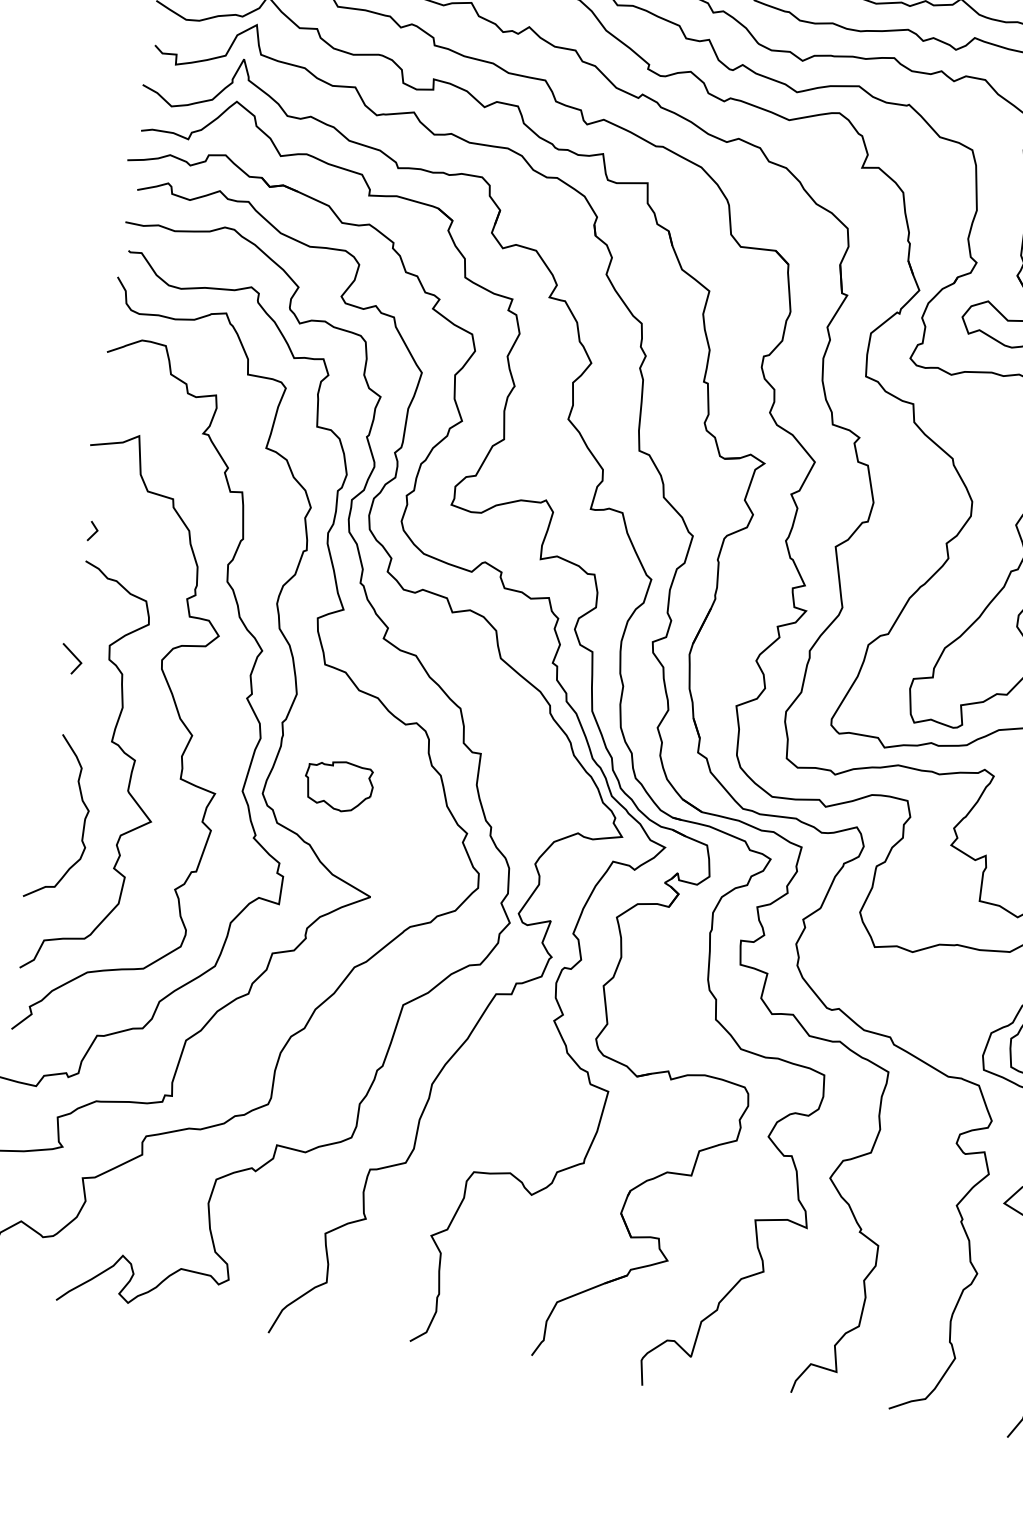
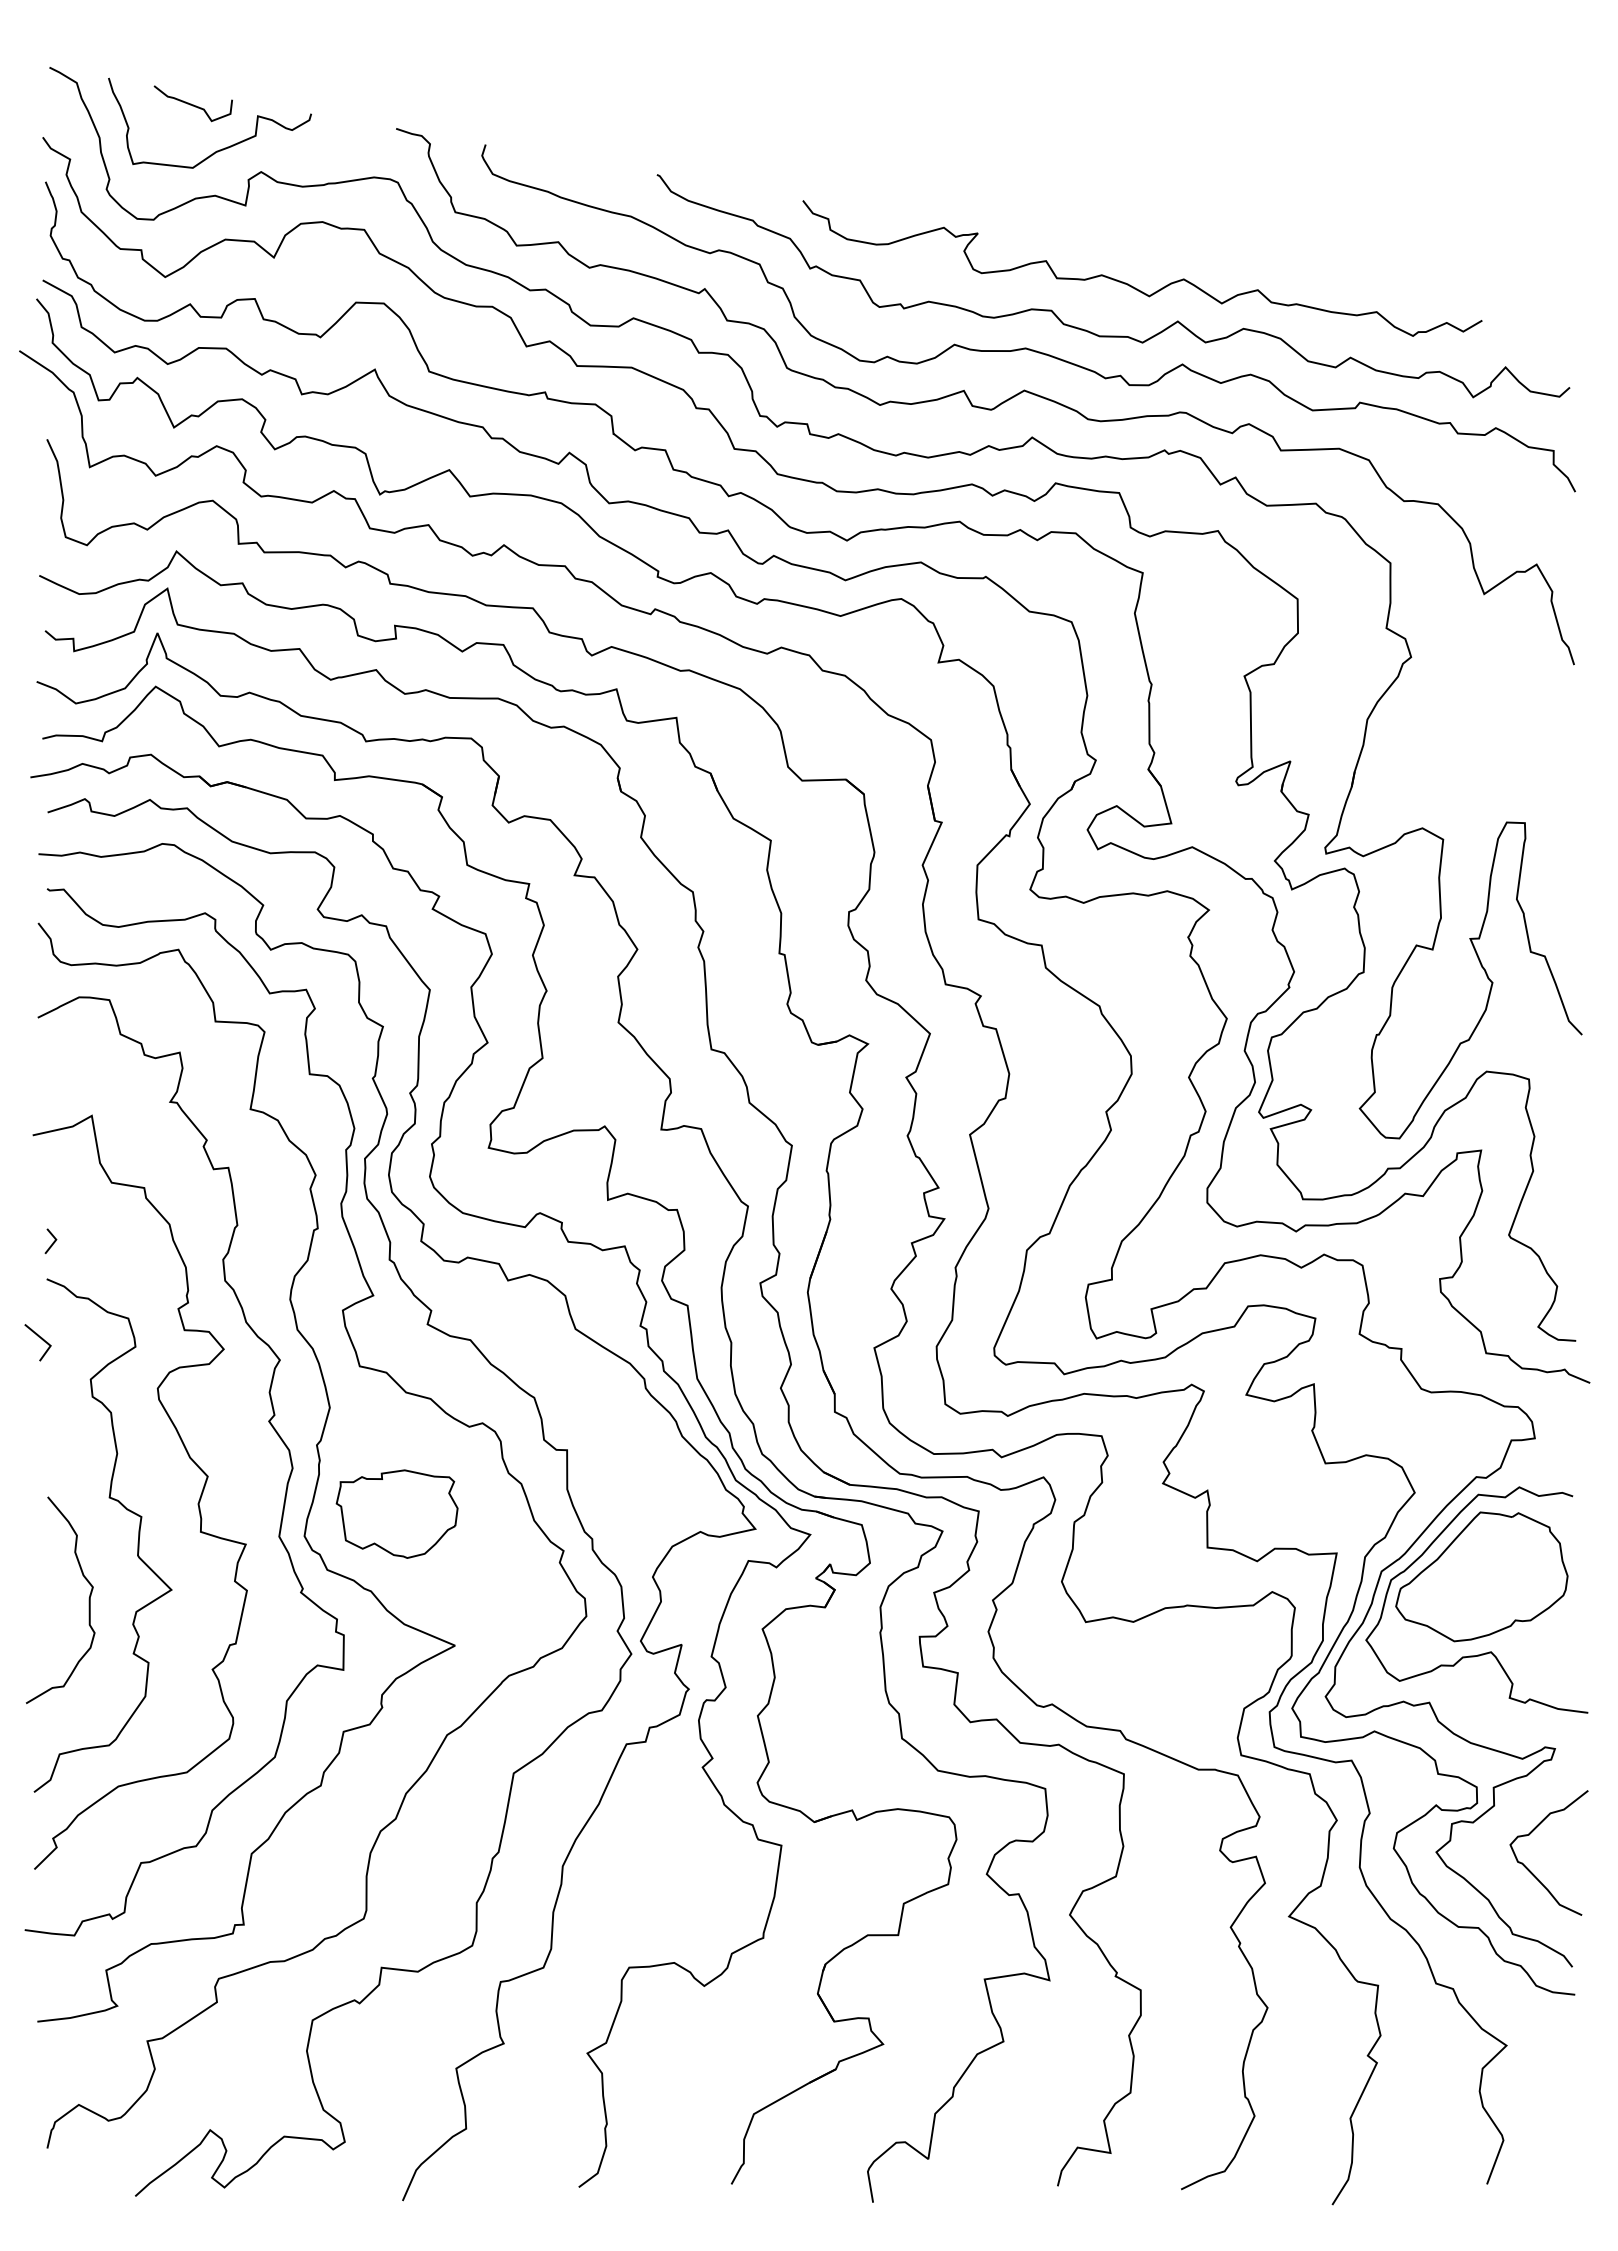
line: (74, 656) -> (40, 1338), moved
part: (338, 785) -> (396, 1513), size x1.43

